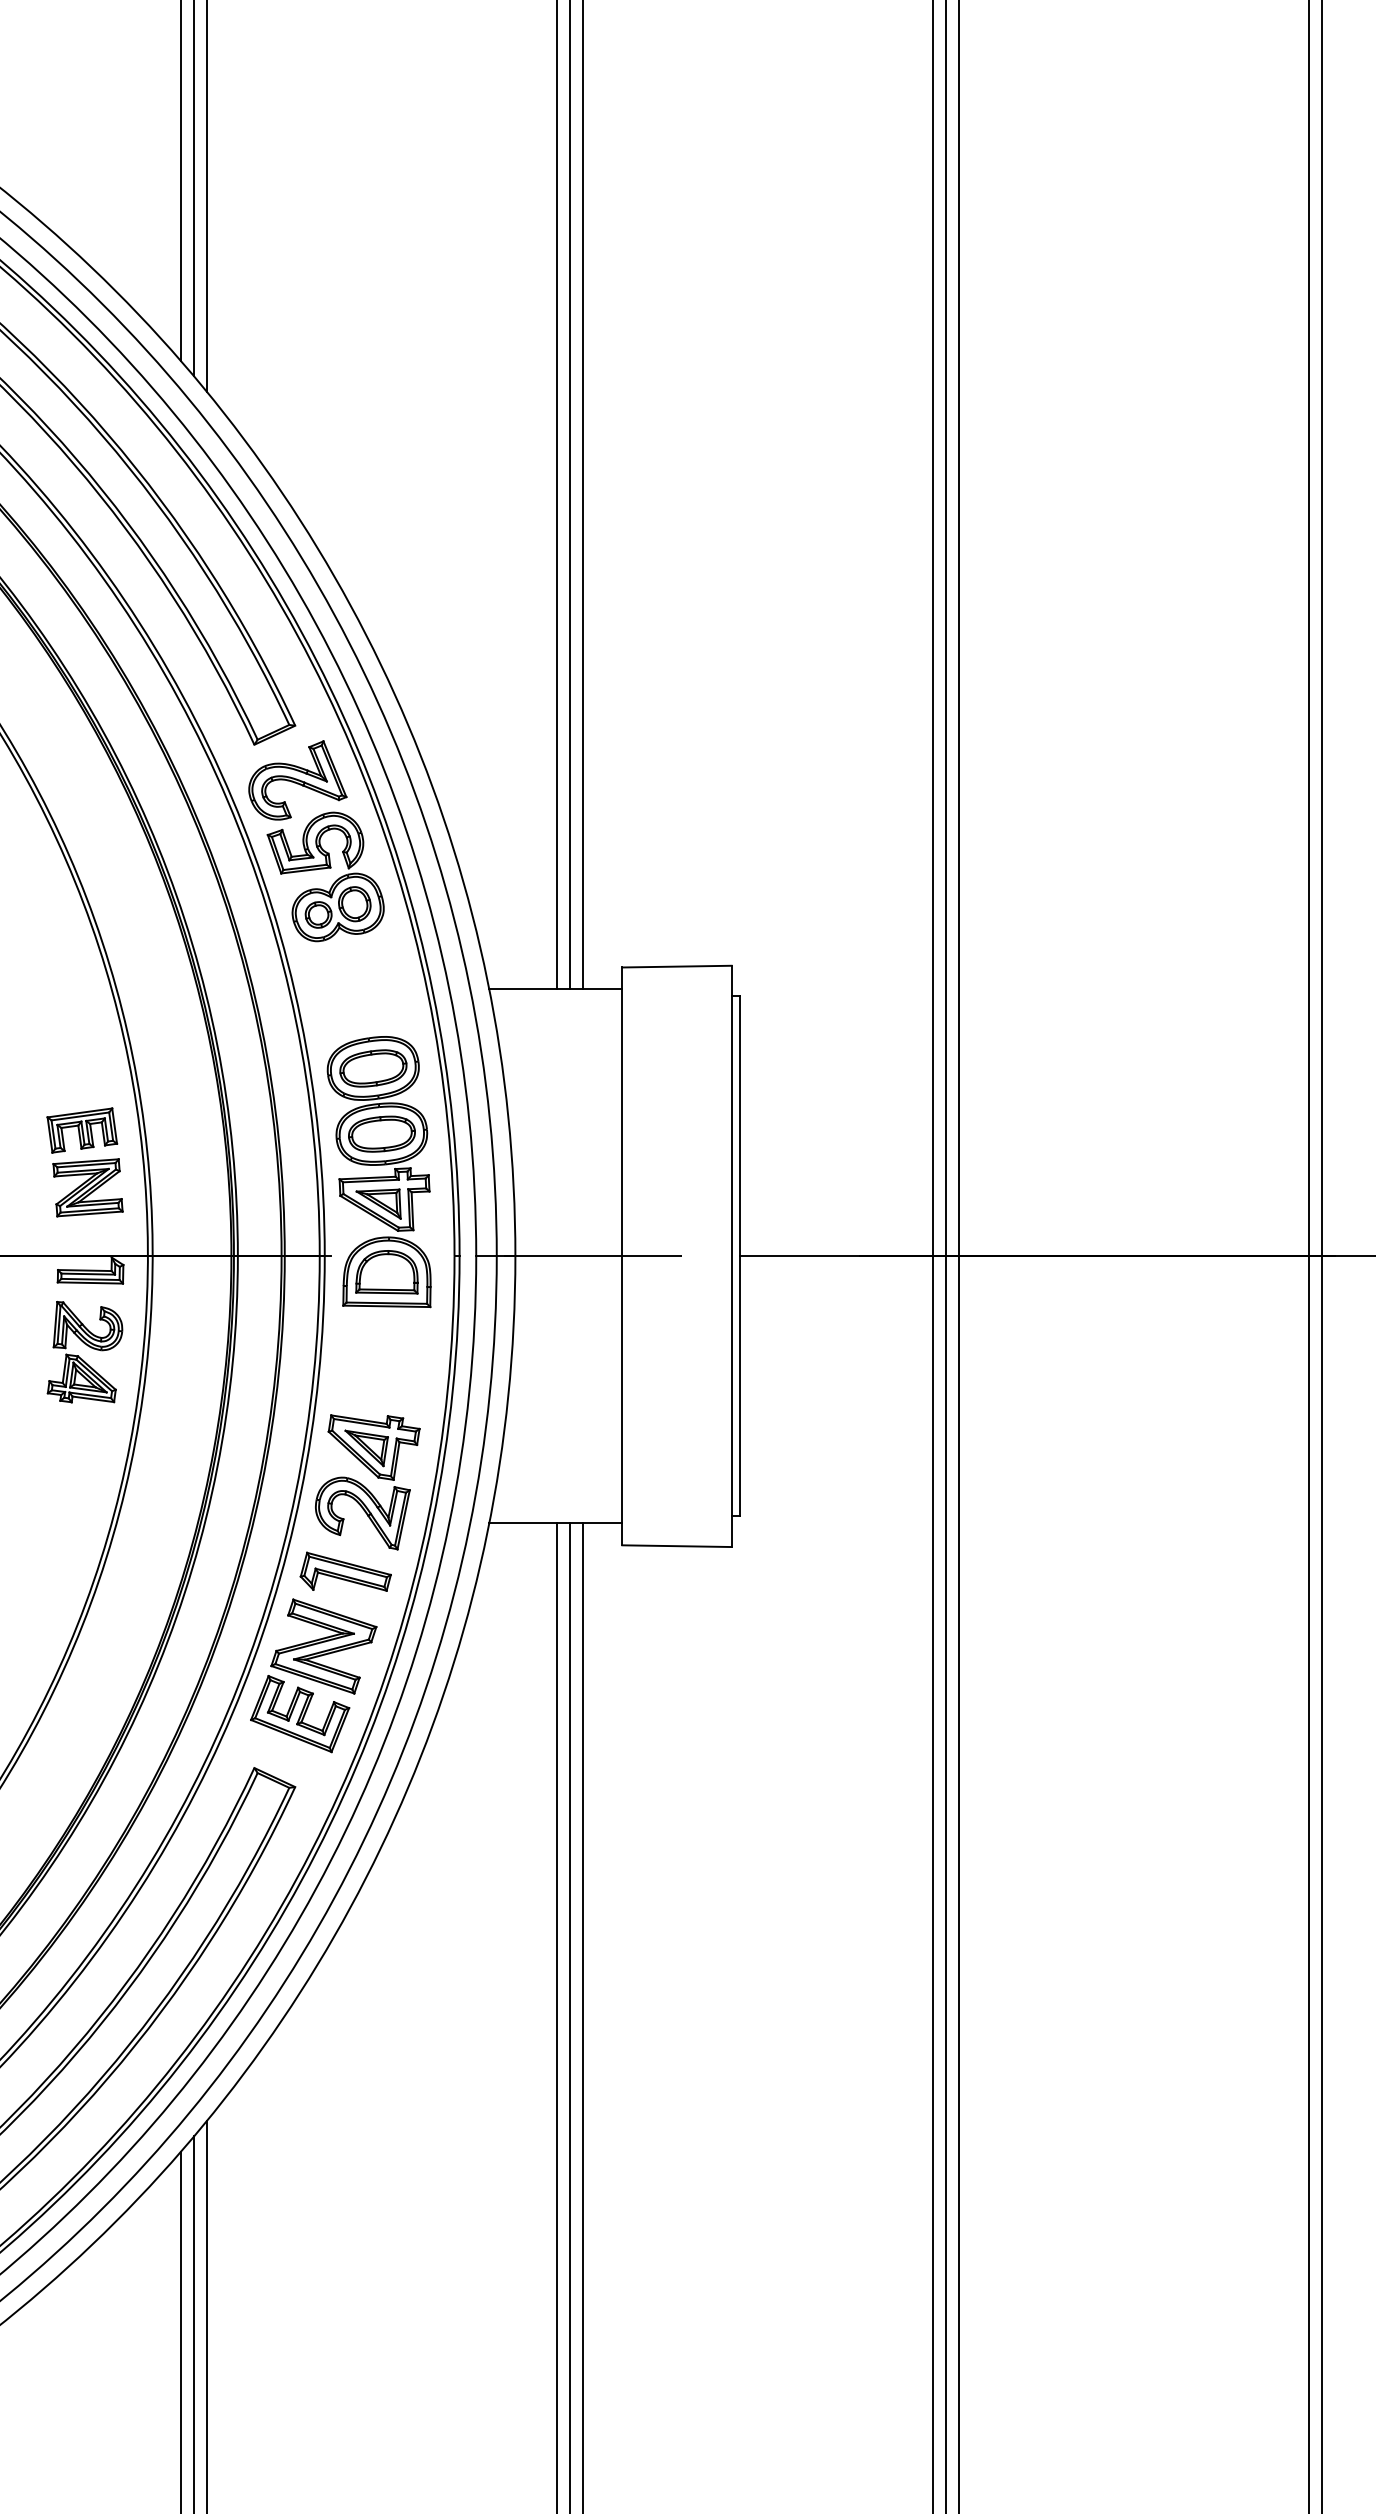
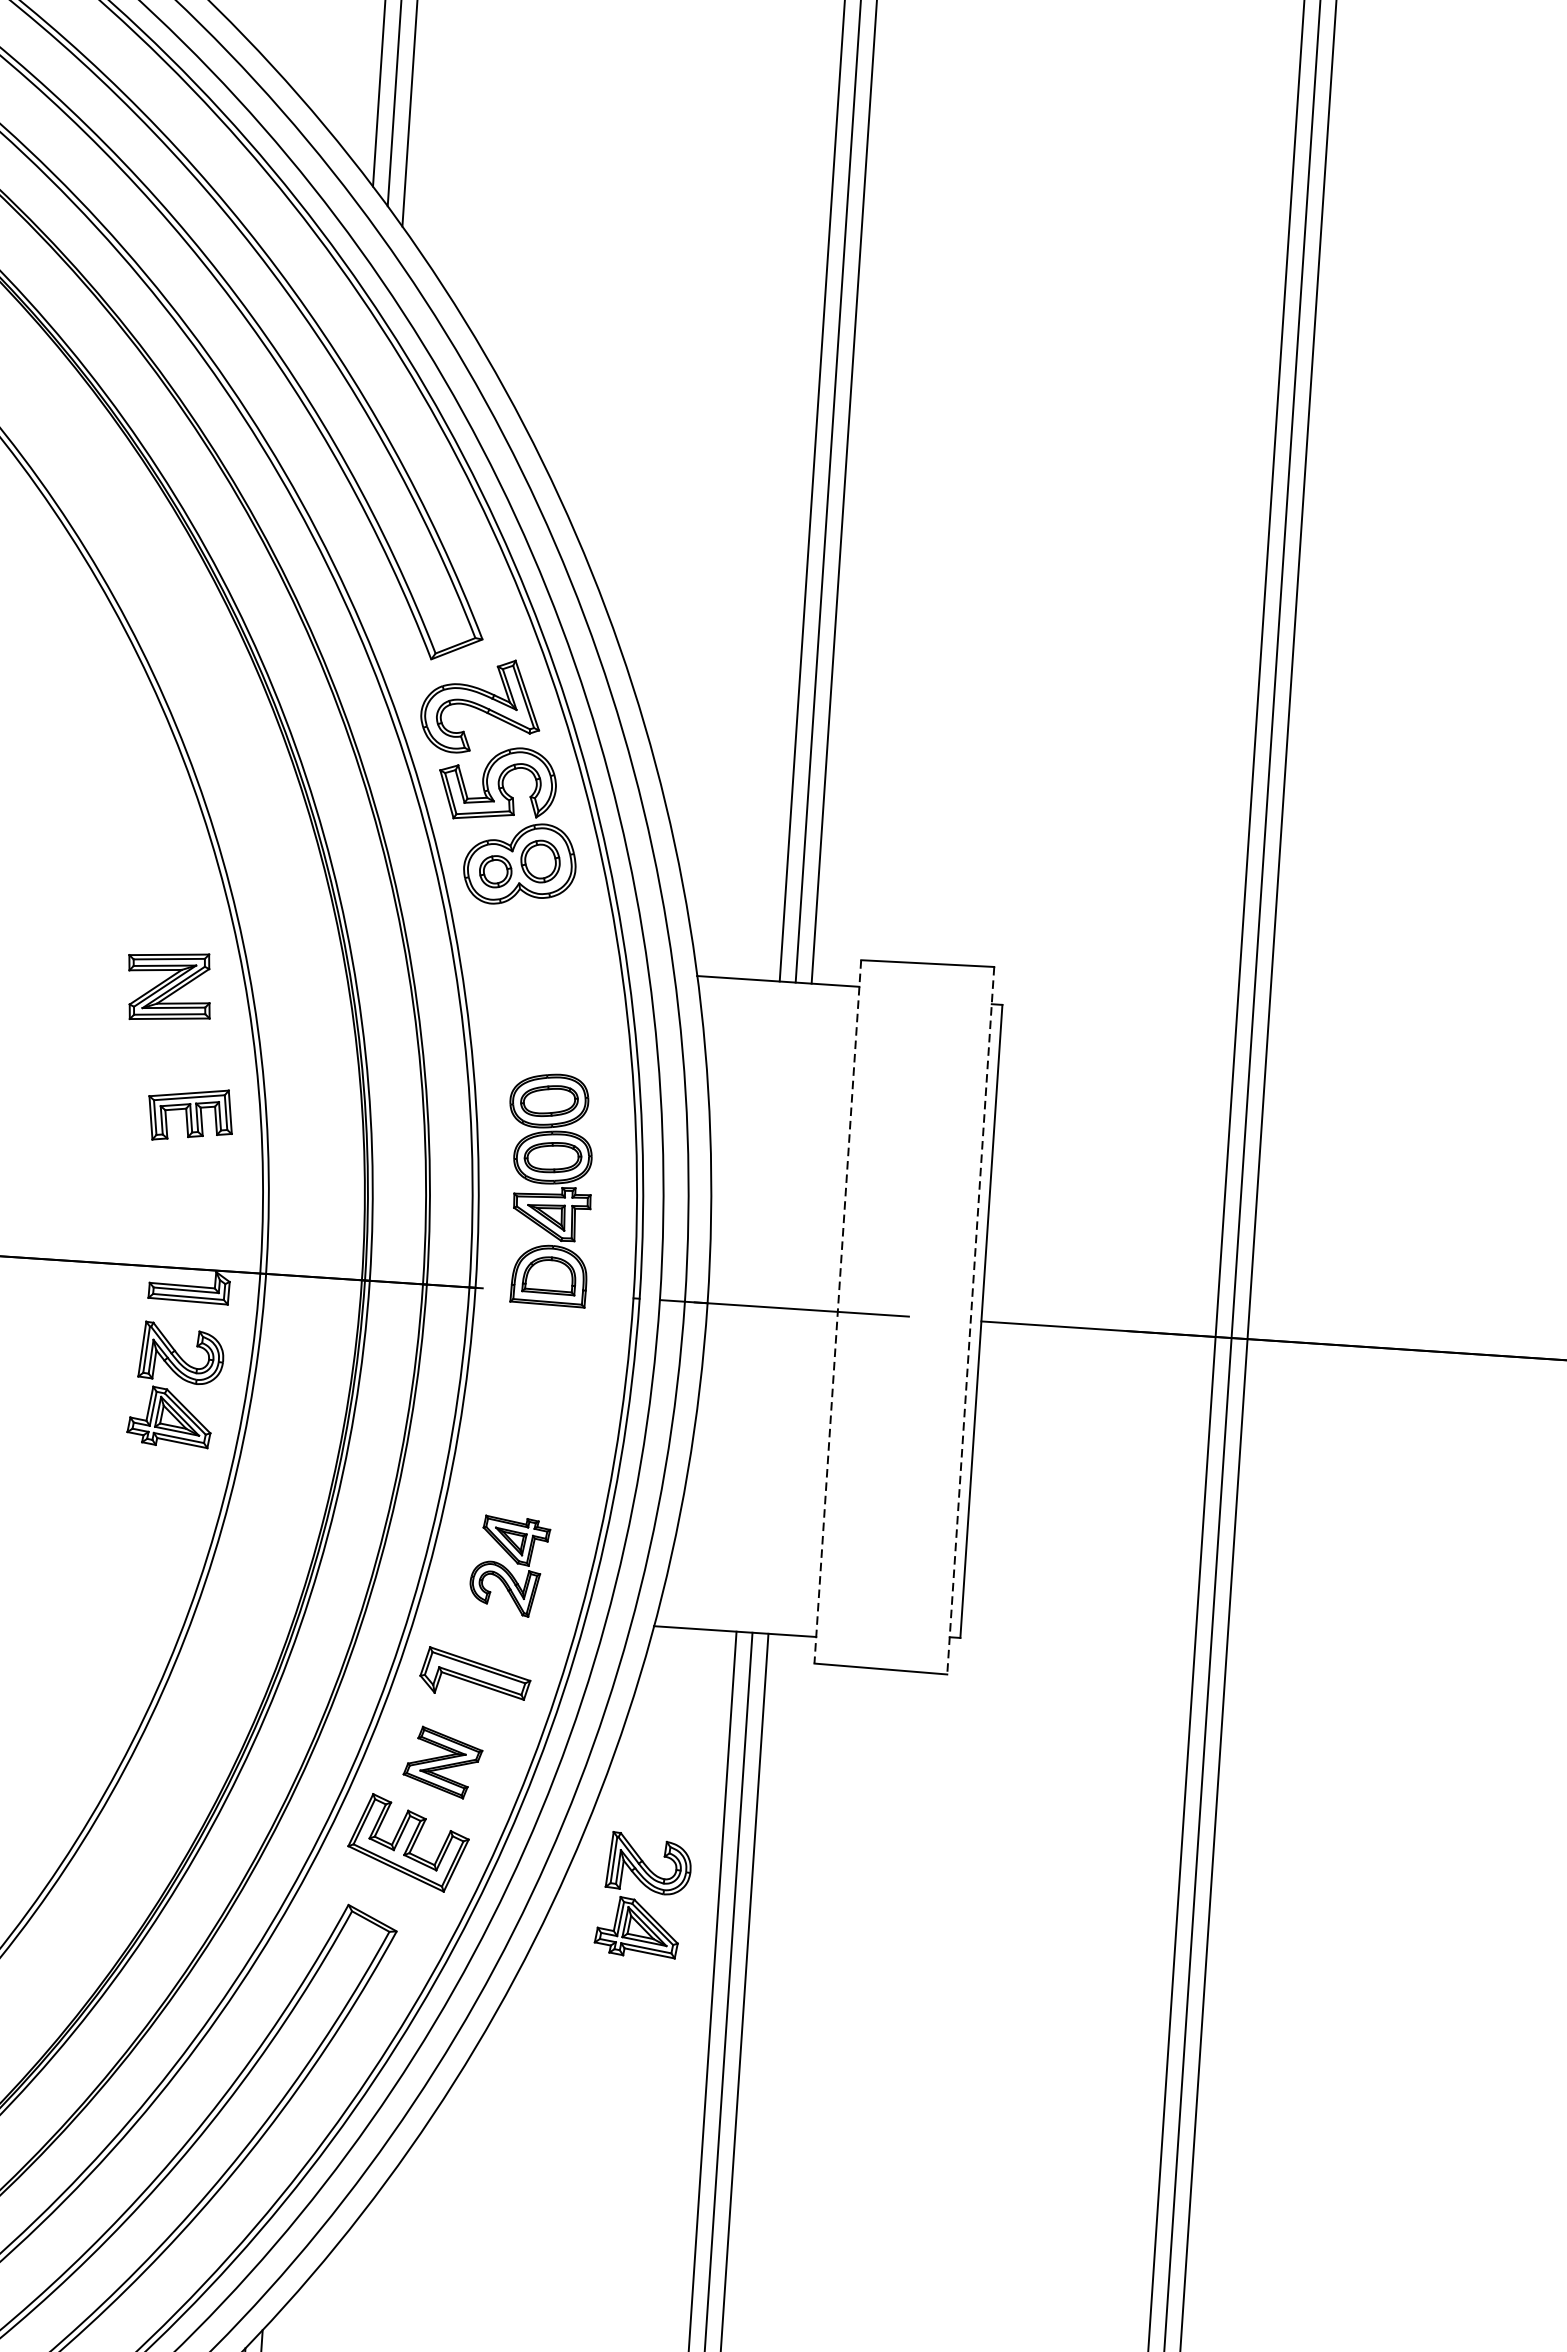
part: (378, 1172) -> (547, 1190), size x0.7
part: (87, 1187) -> (168, 986), moved
line: (622, 1256) -> (837, 1312), solid -> dashed
line: (731, 1256) -> (970, 1320), solid -> dashed
part: (367, 1482) -> (509, 1566), size x0.6
part: (323, 1646) -> (442, 1762), size x0.6
part: (489, 1748) -> (636, 1900), added

